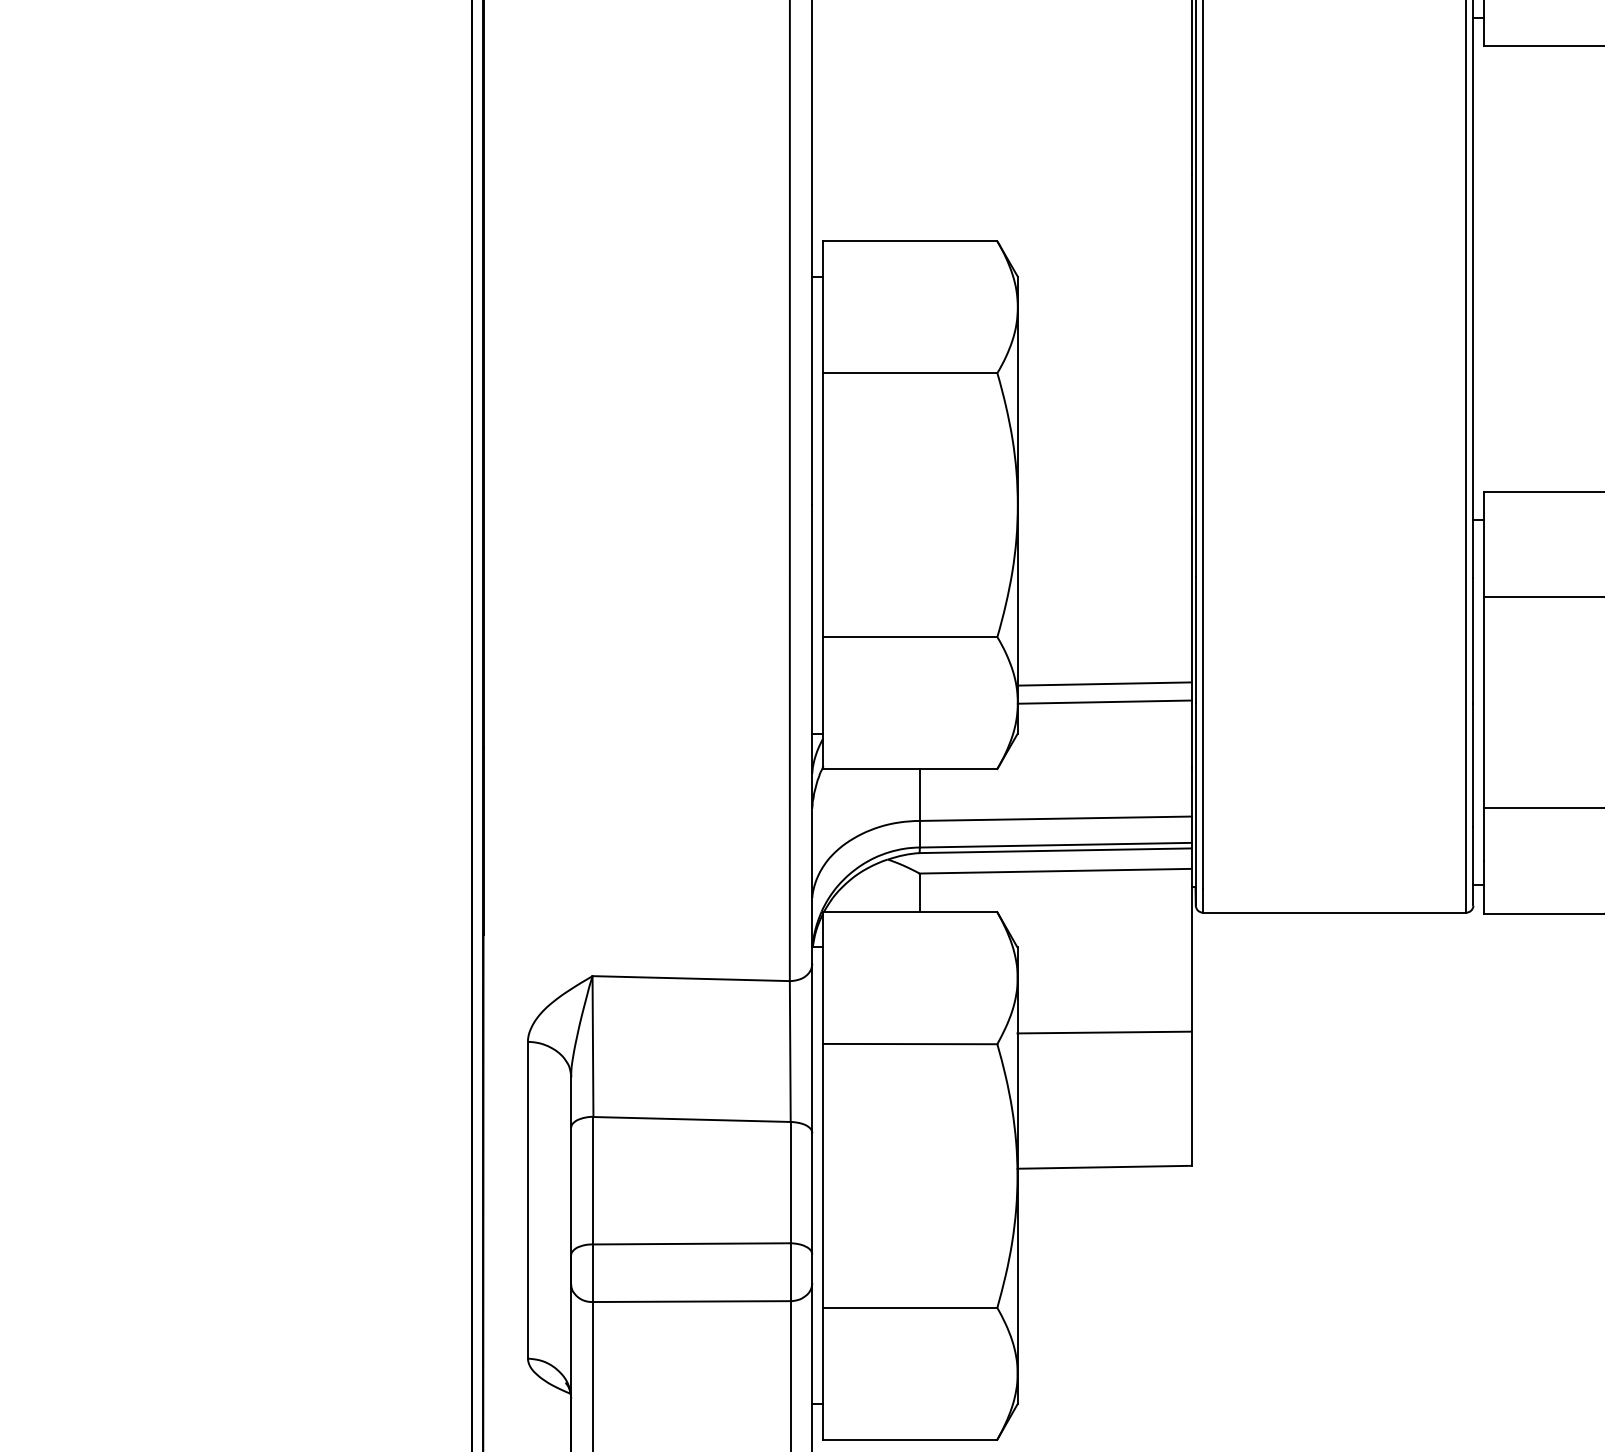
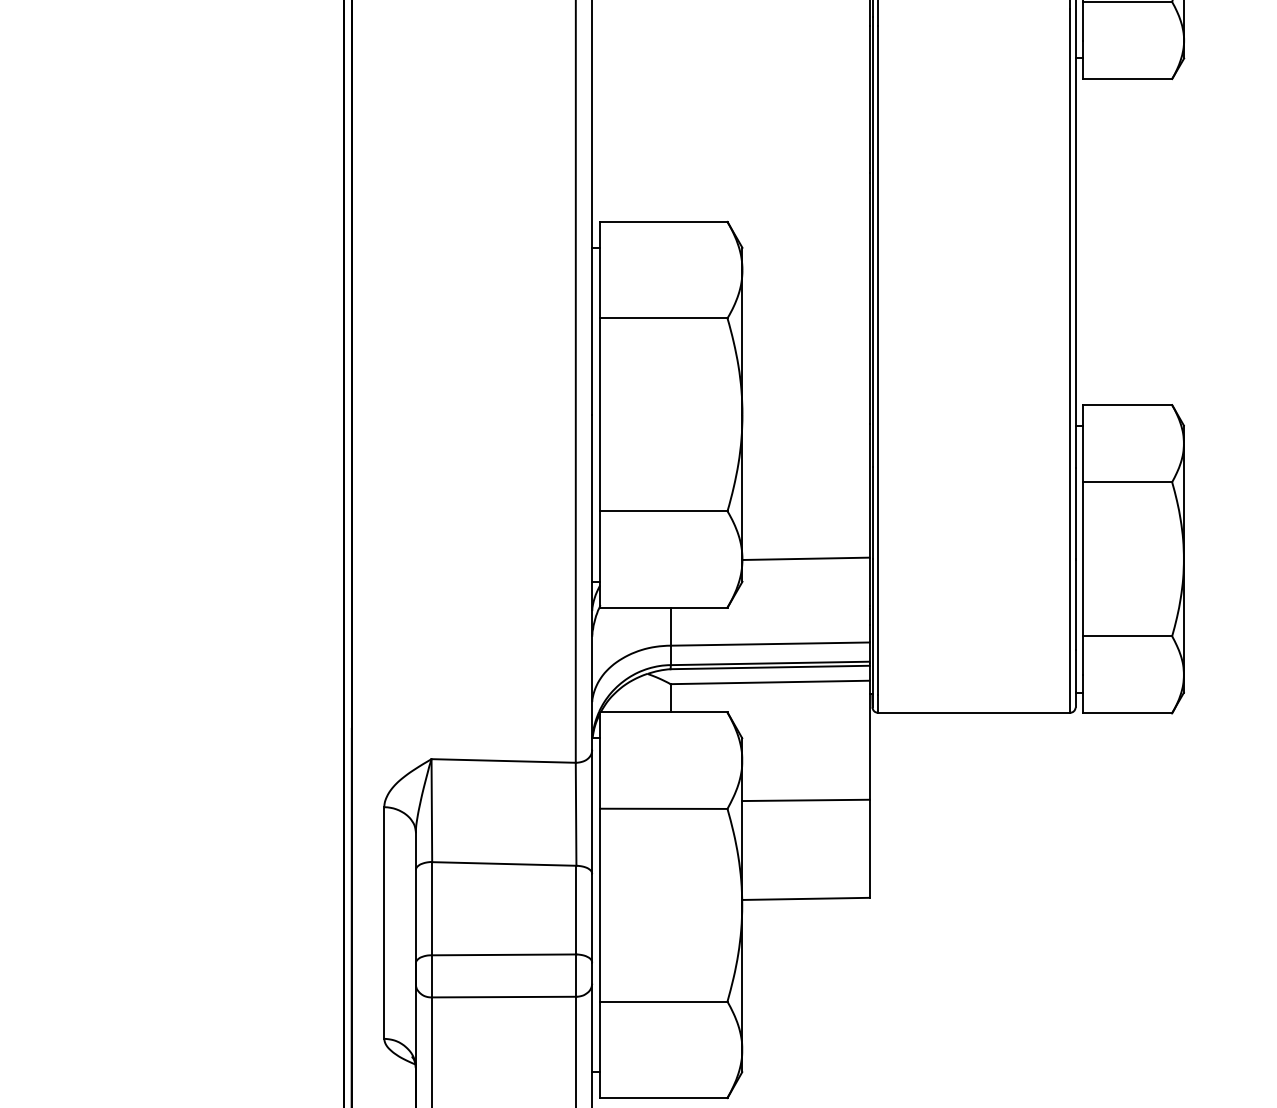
line: (1104, 683) -> (805, 545), removed

